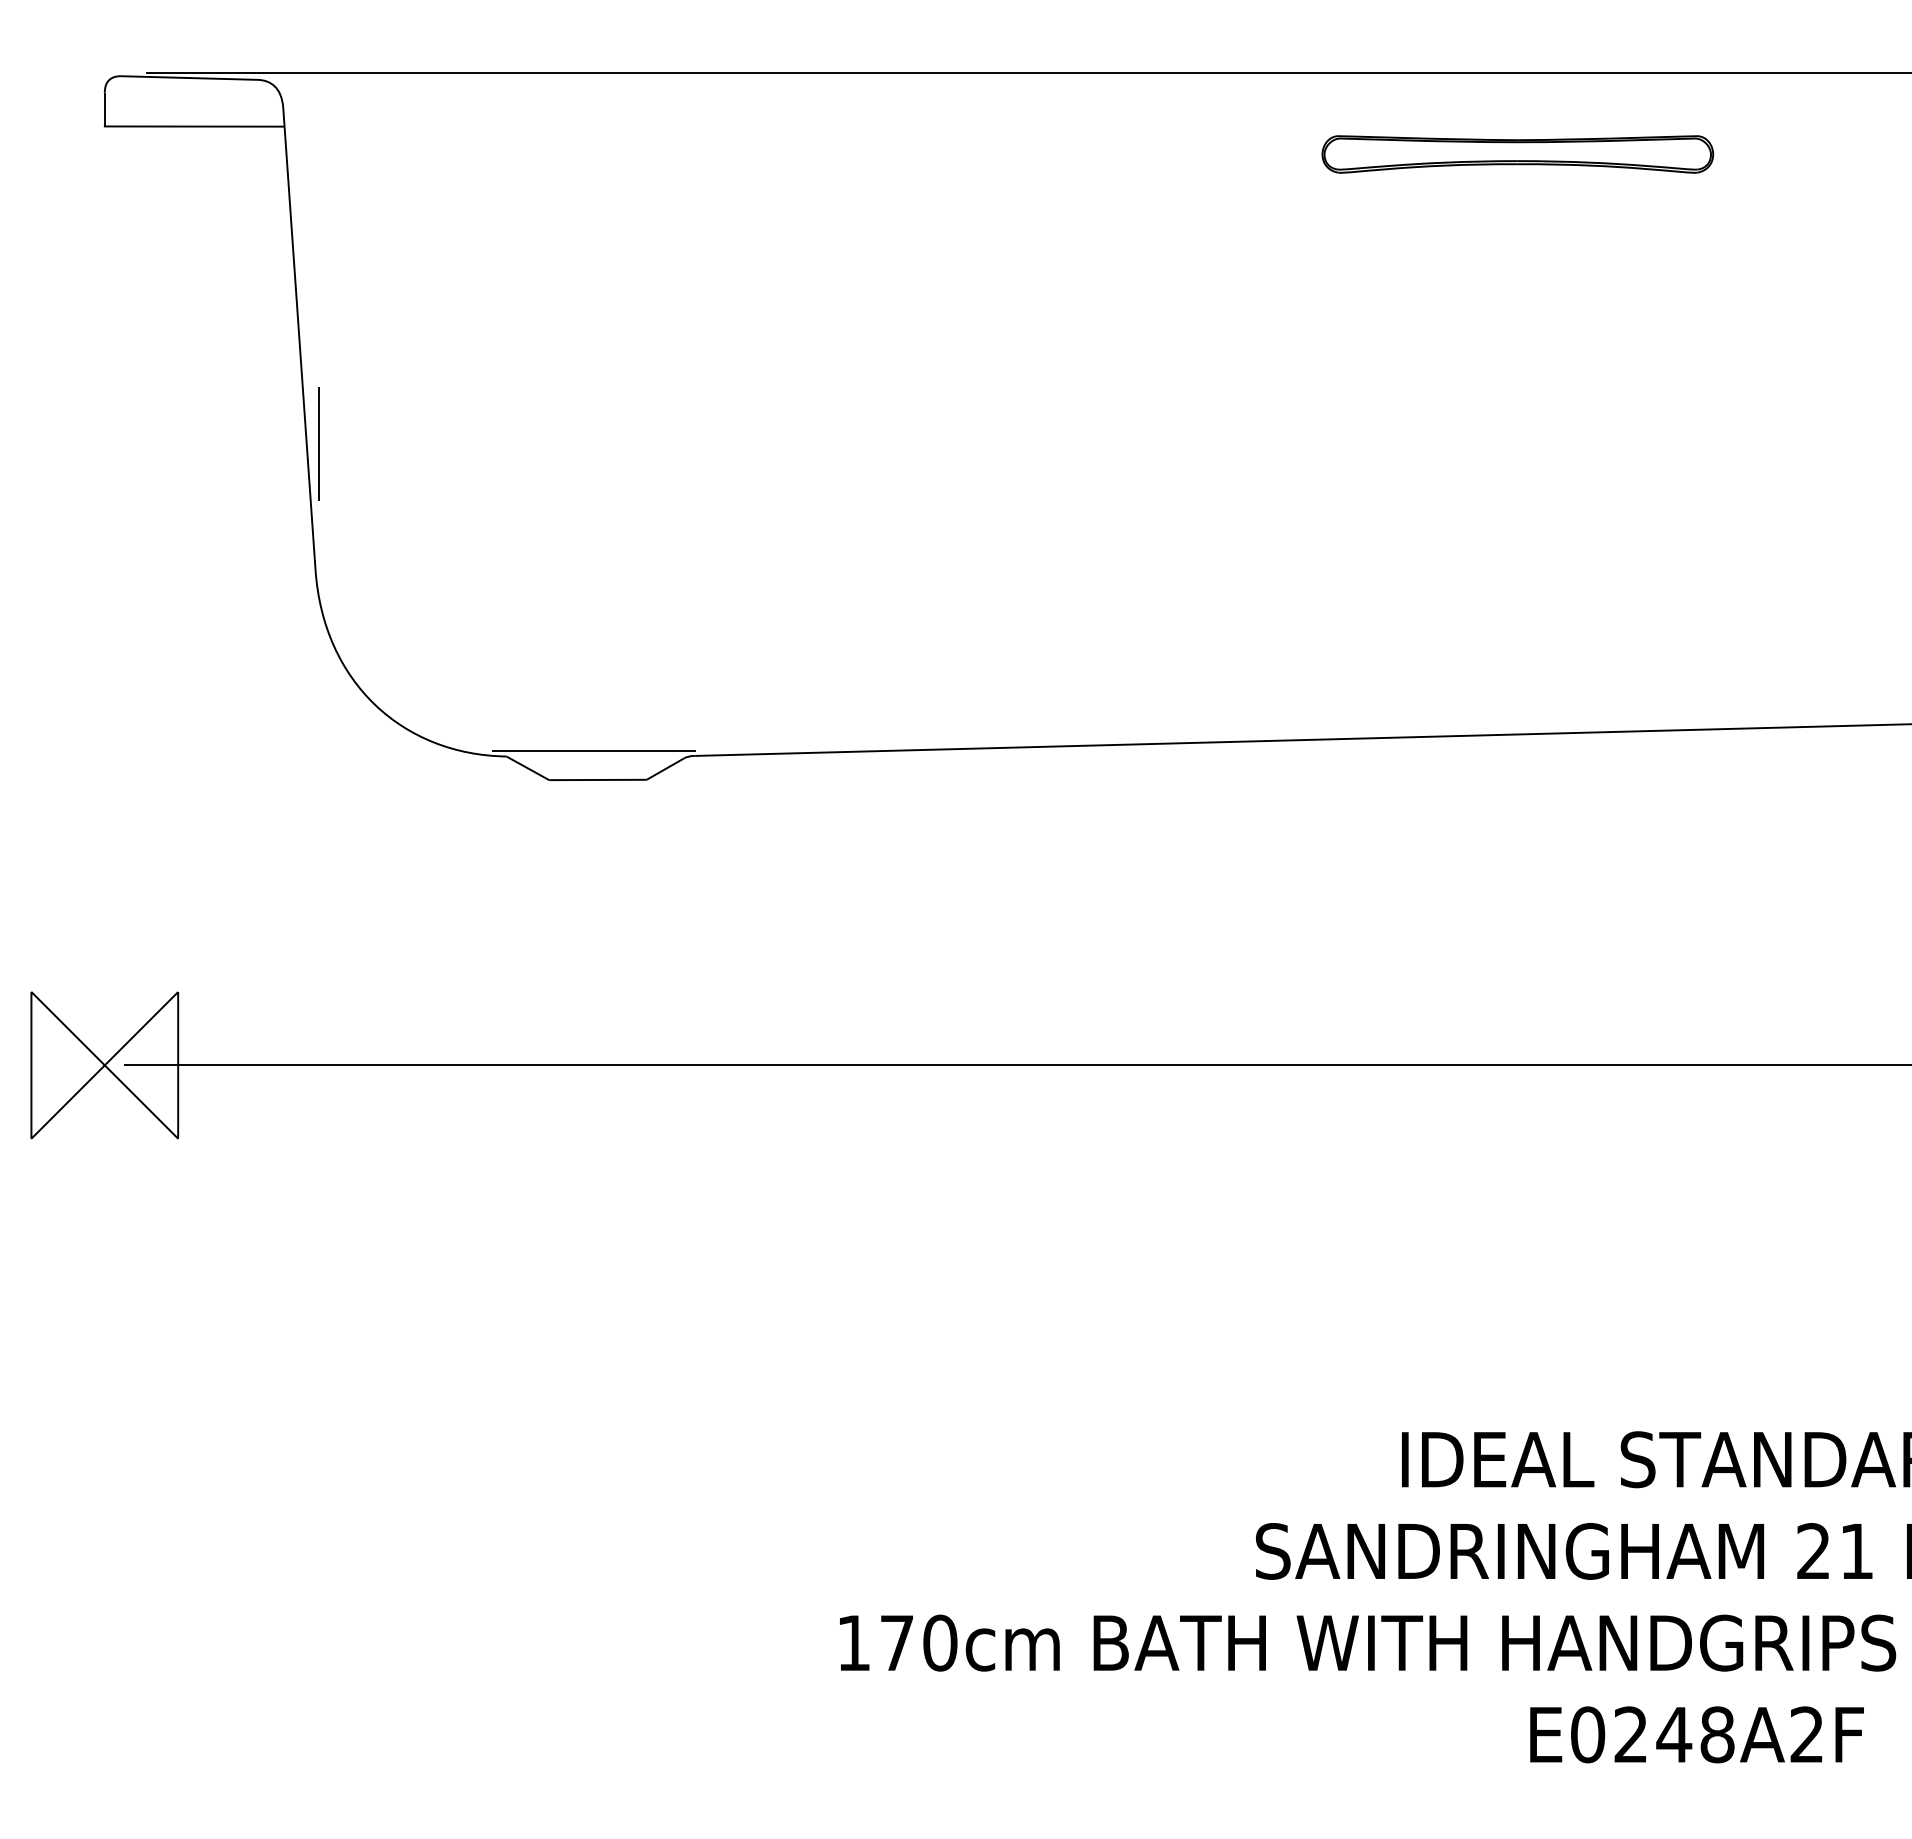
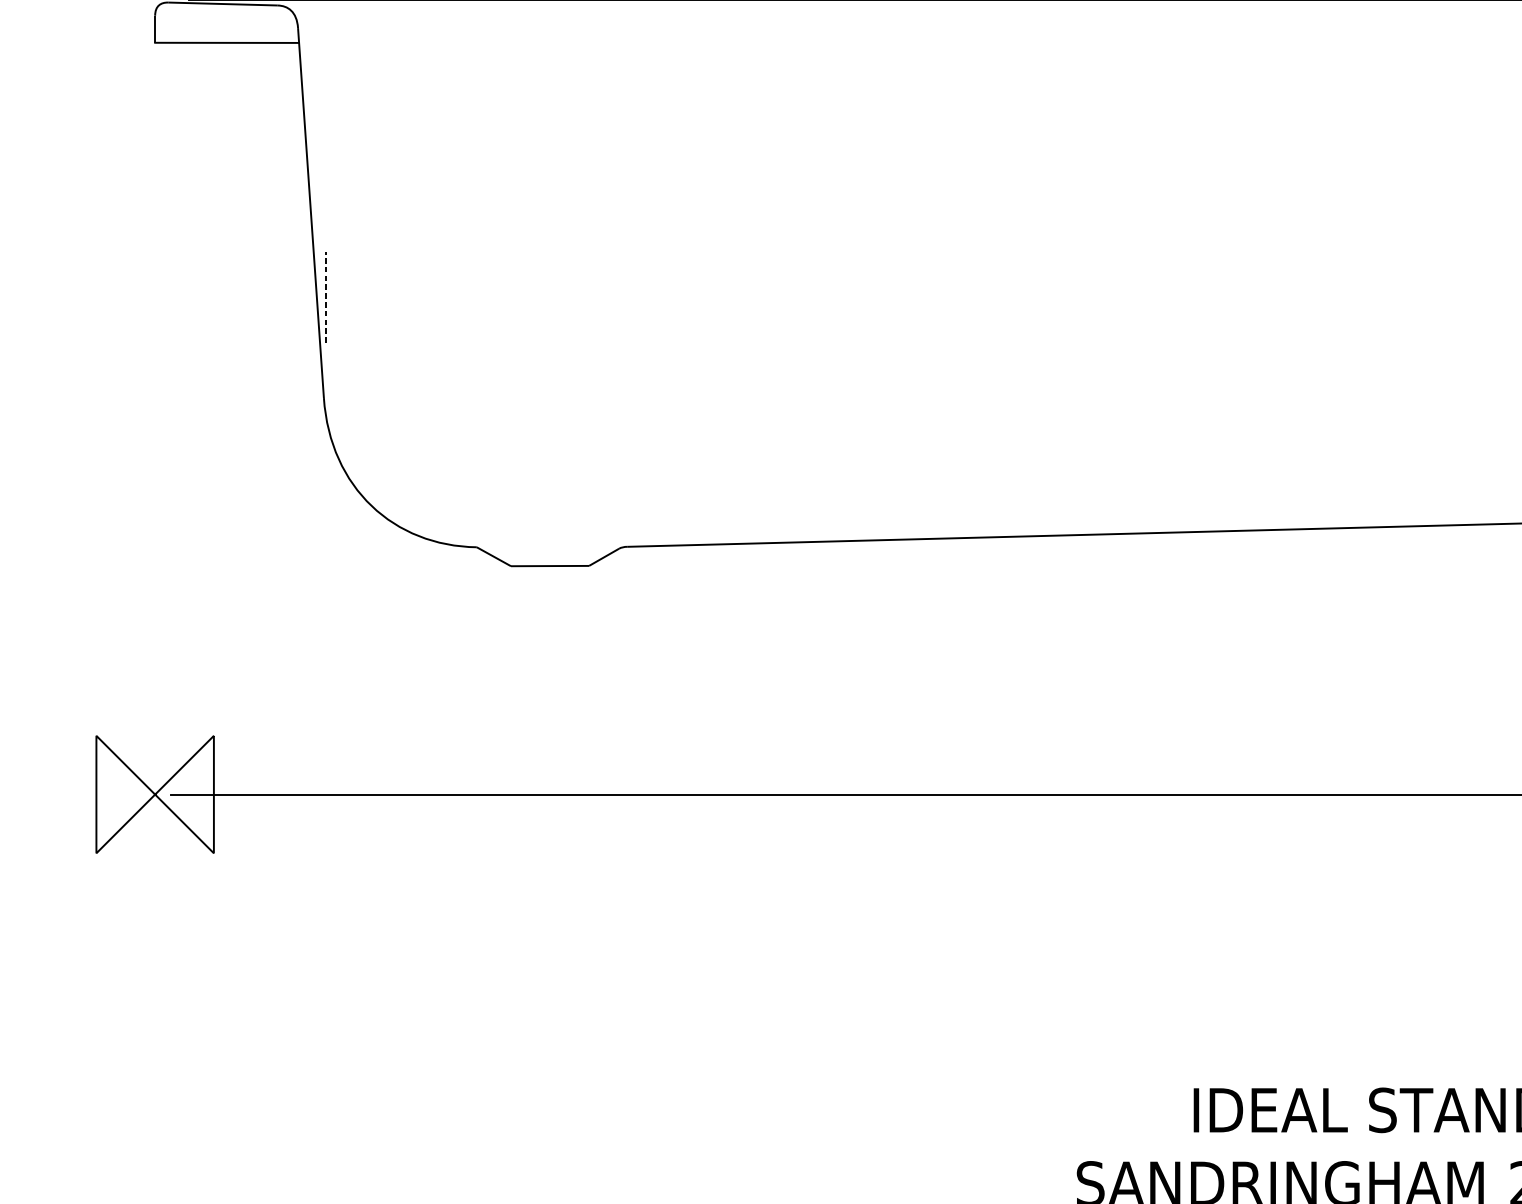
part: (1517, 154) -> (1286, 65), removed
line: (318, 444) -> (326, 297), solid -> dashed
line: (593, 750) -> (546, 542), removed

